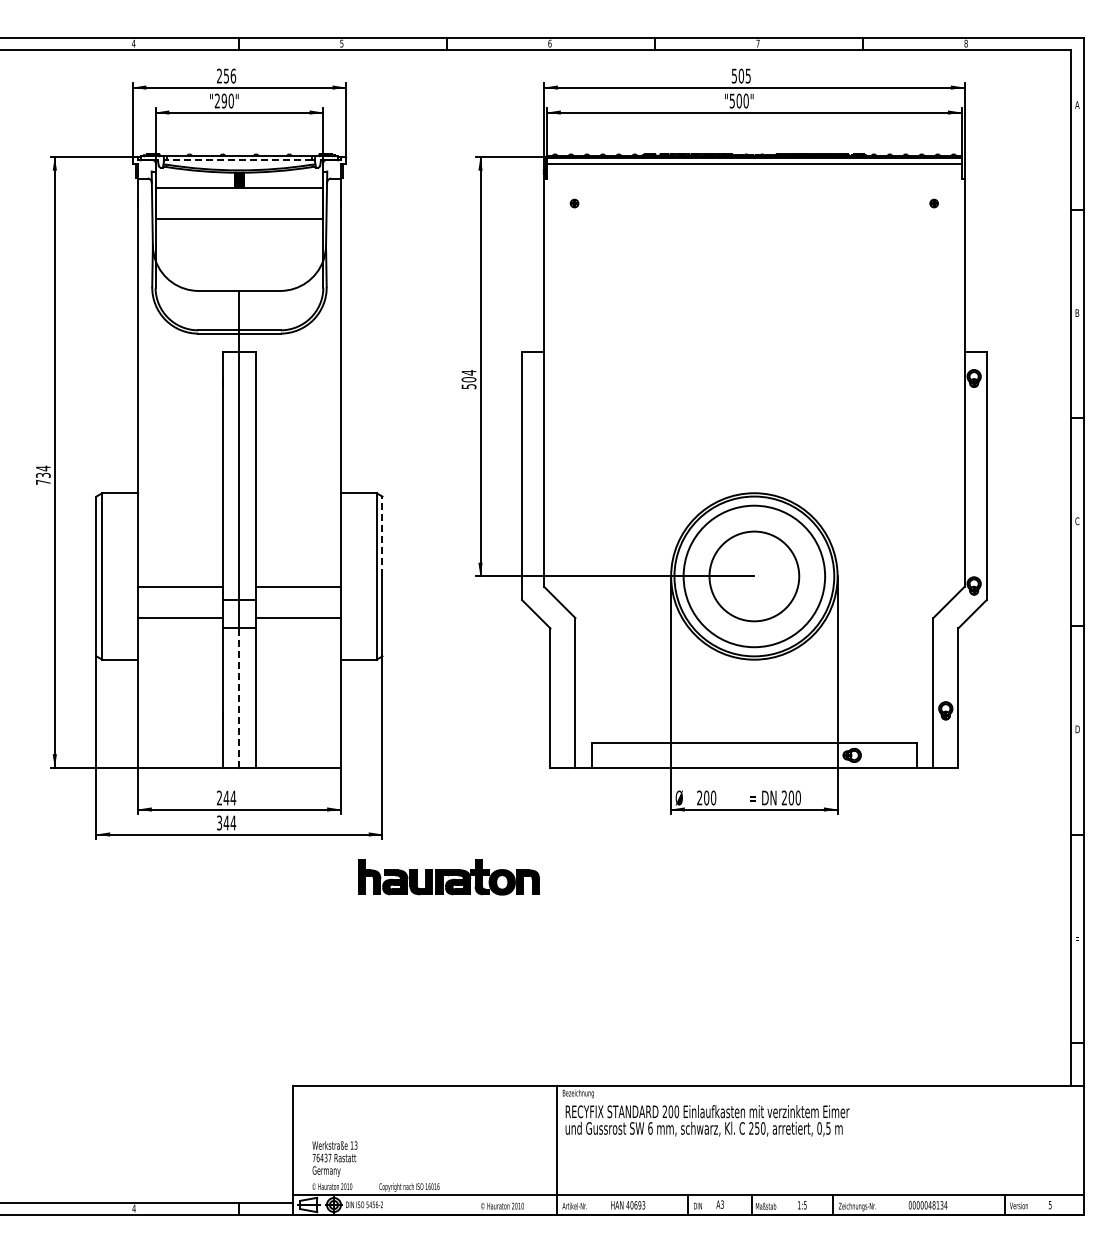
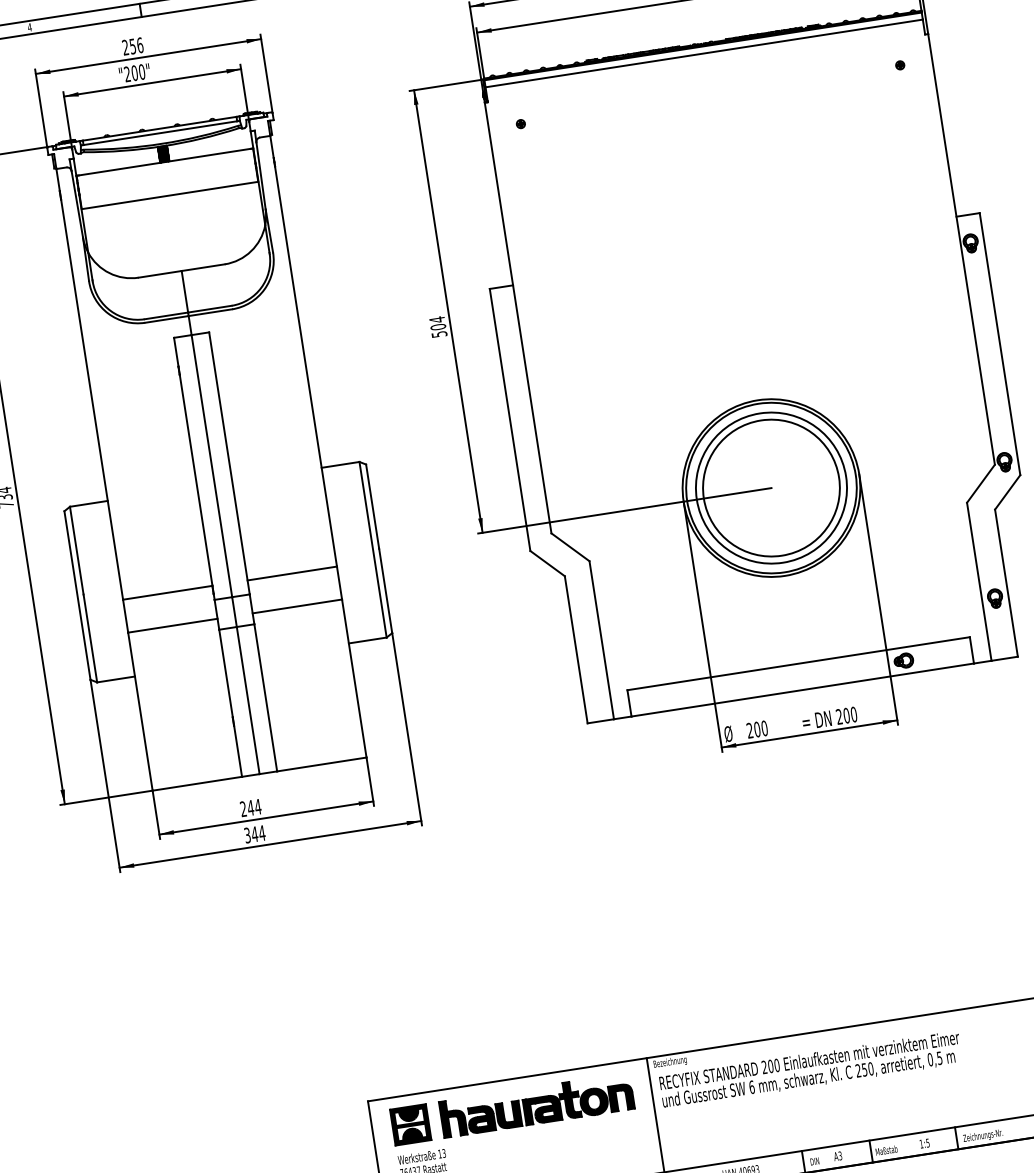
text: (223, 101) -> (133, 73), "290" -> "200"
line: (239, 160) -> (160, 133), dashed -> solid
line: (382, 536) -> (372, 506), dashed -> solid
circle: (754, 576) -> (771, 488), size x1.43
line: (239, 698) -> (248, 700), dashed -> solid
part: (448, 877) -> (536, 1105), moved
part: (328, 1113) -> (409, 1124), added

